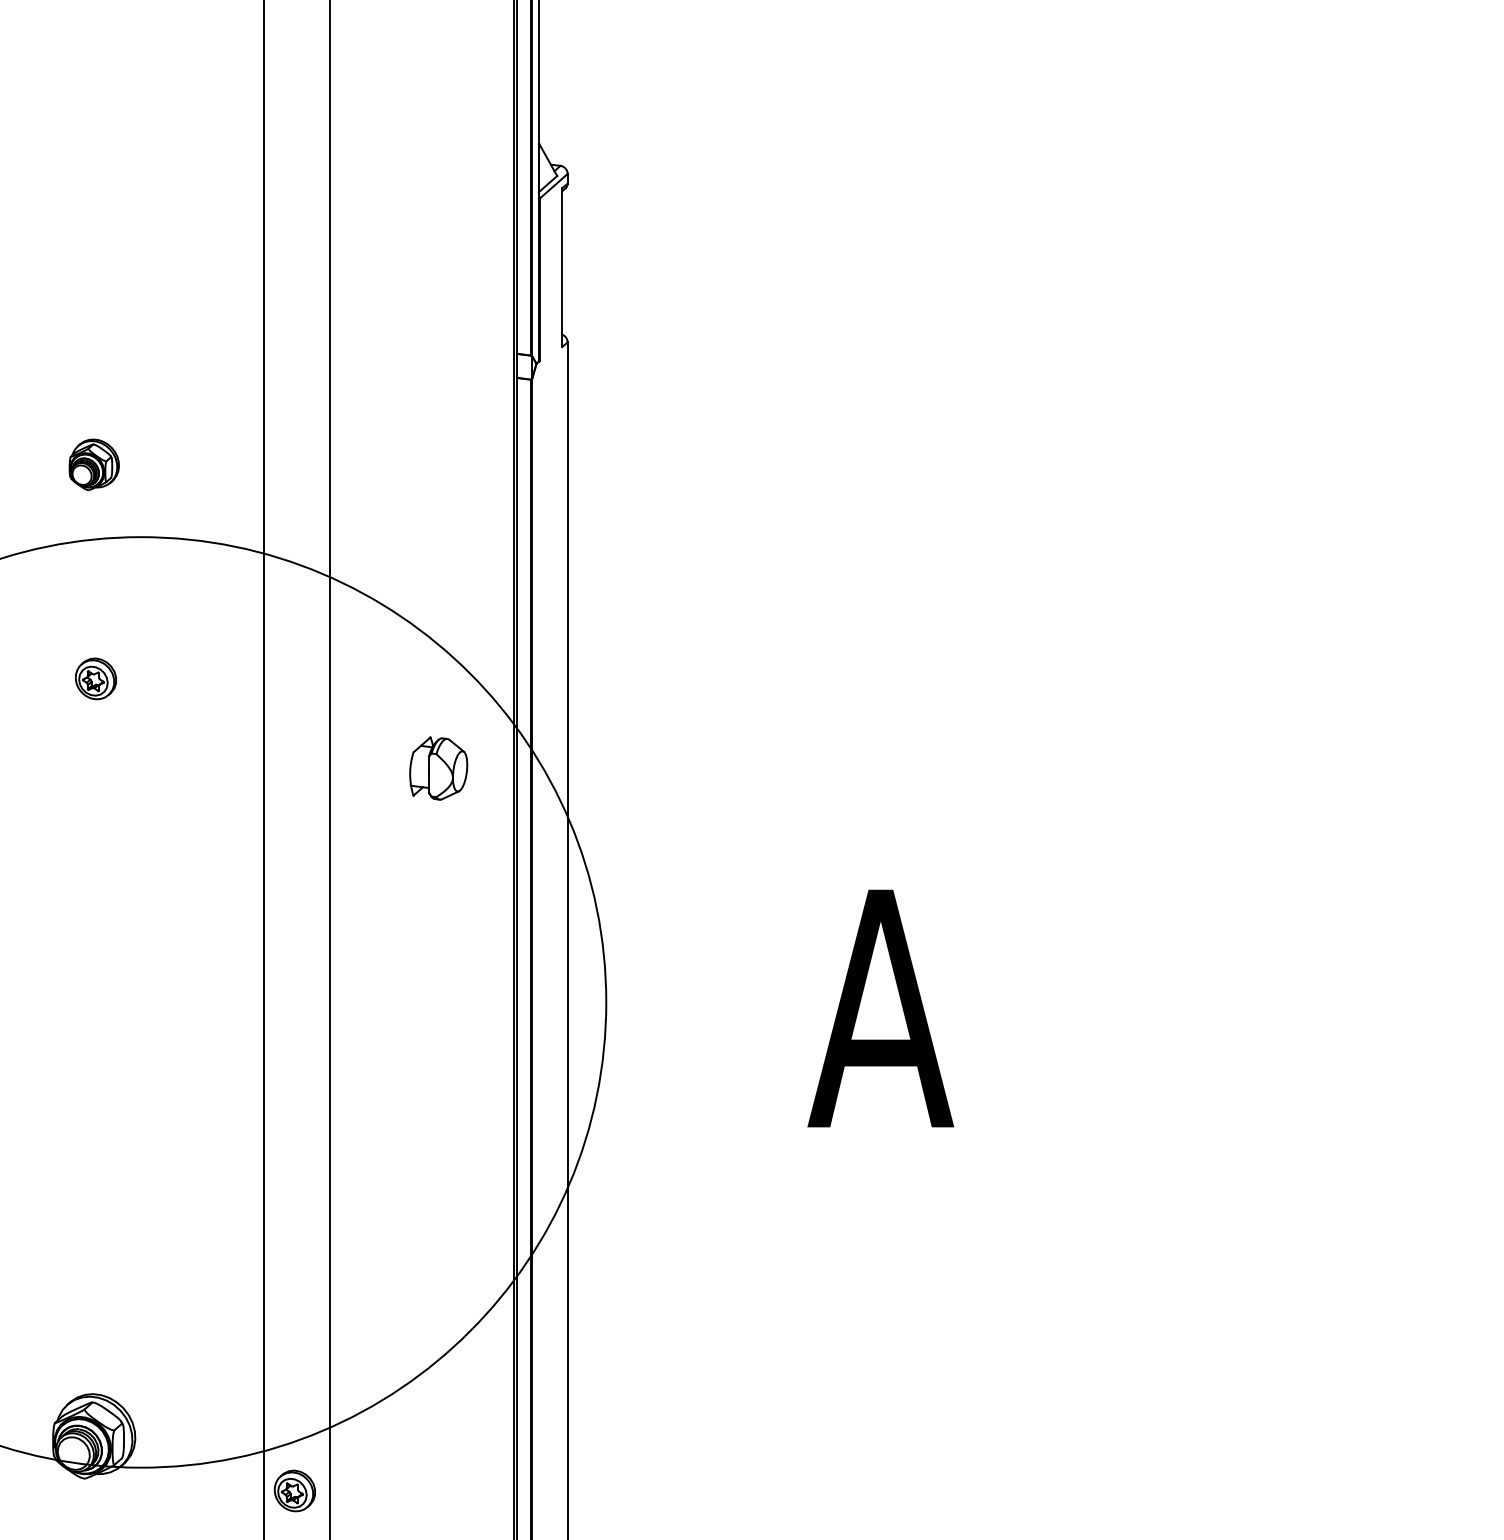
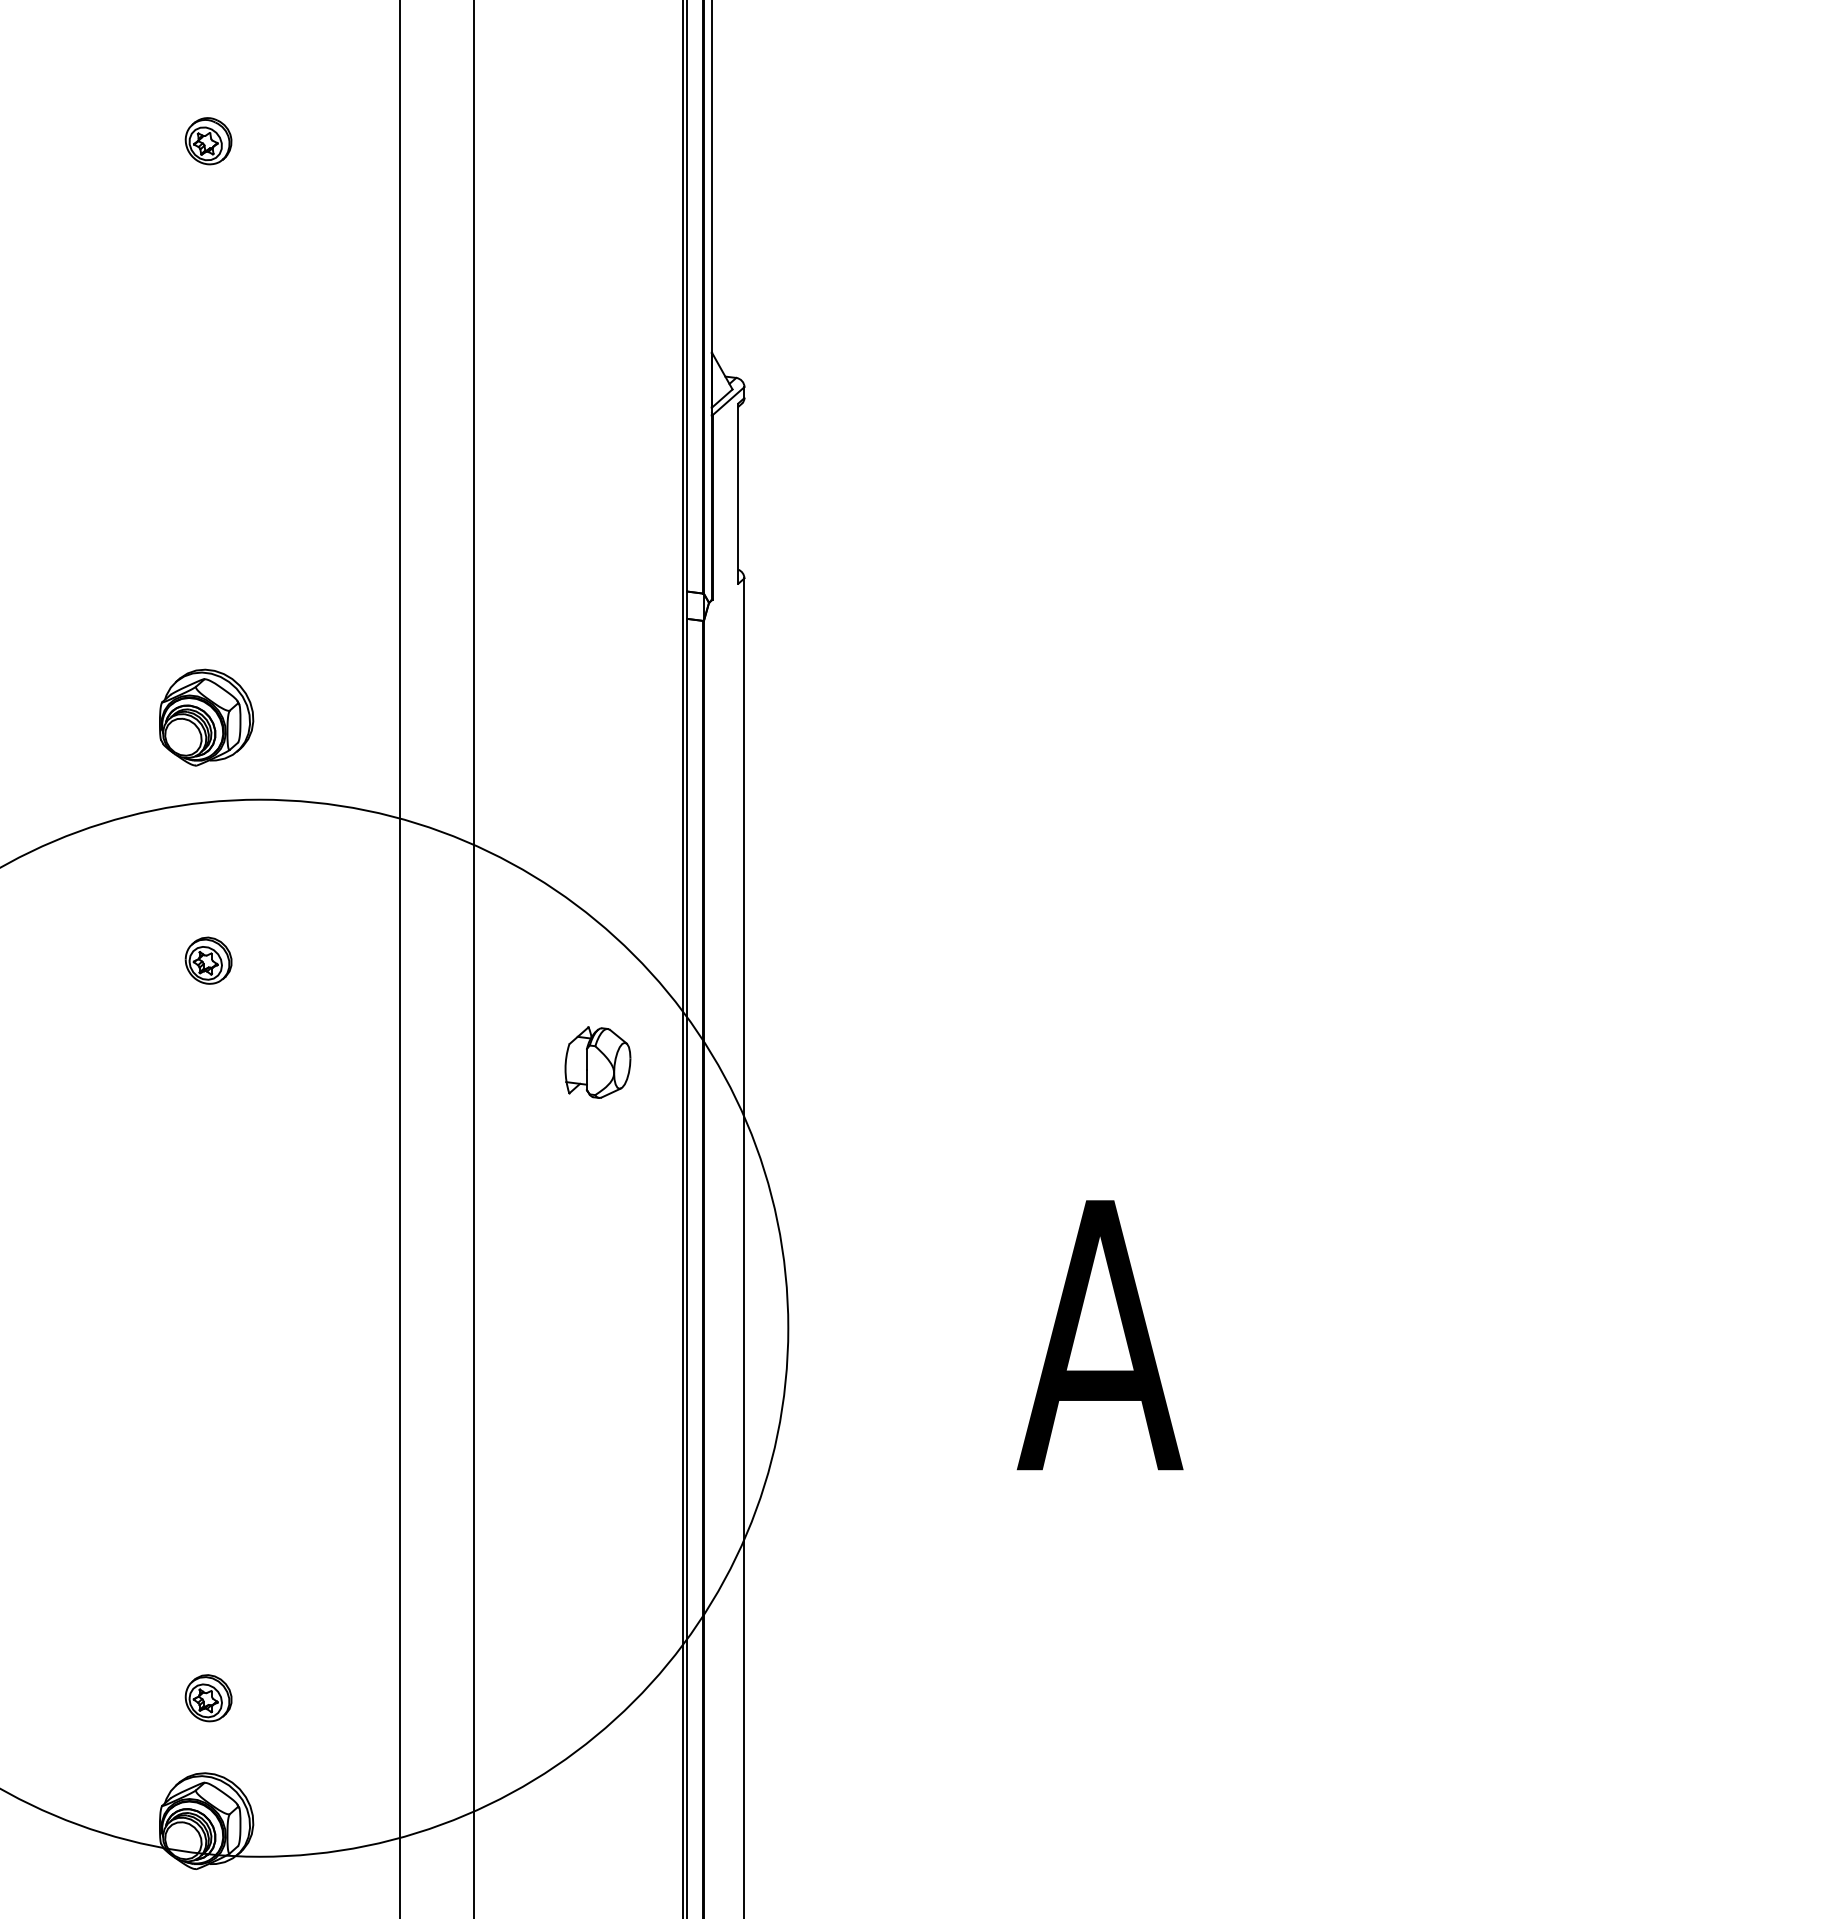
part: (94, 464) -> (206, 717), size x1.67
part: (294, 1491) -> (208, 1698), moved

